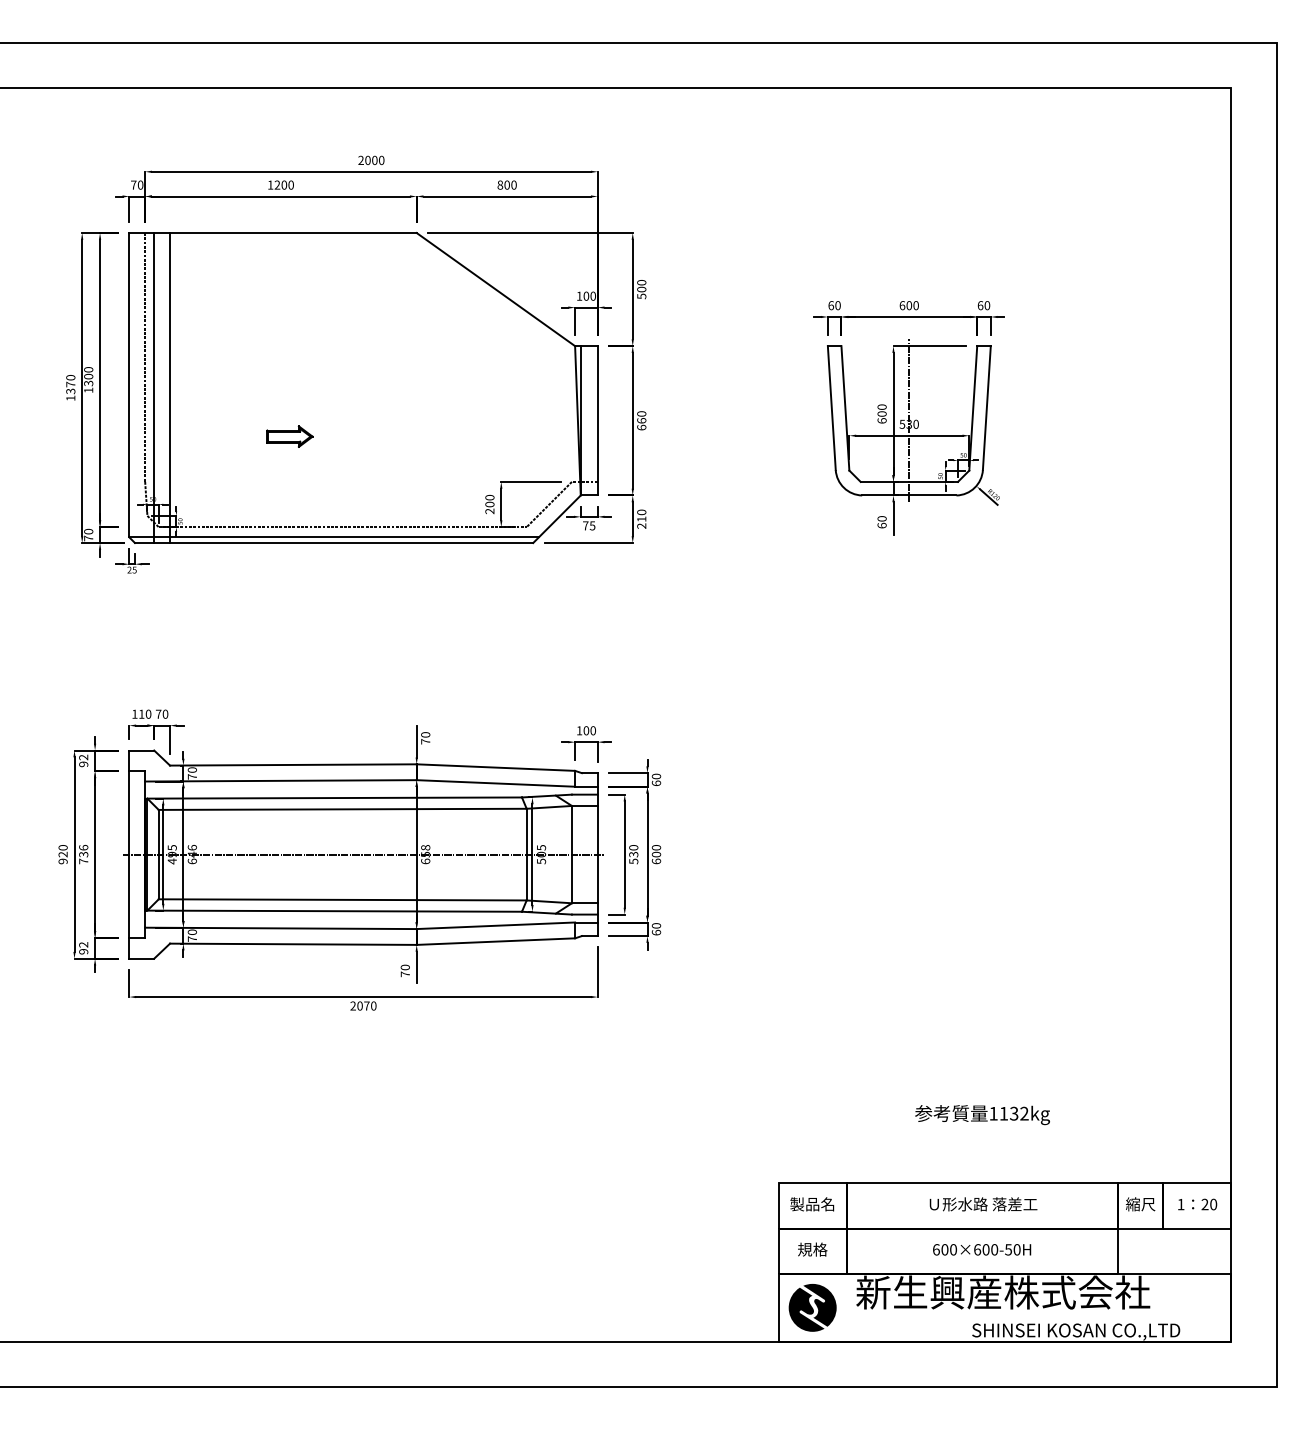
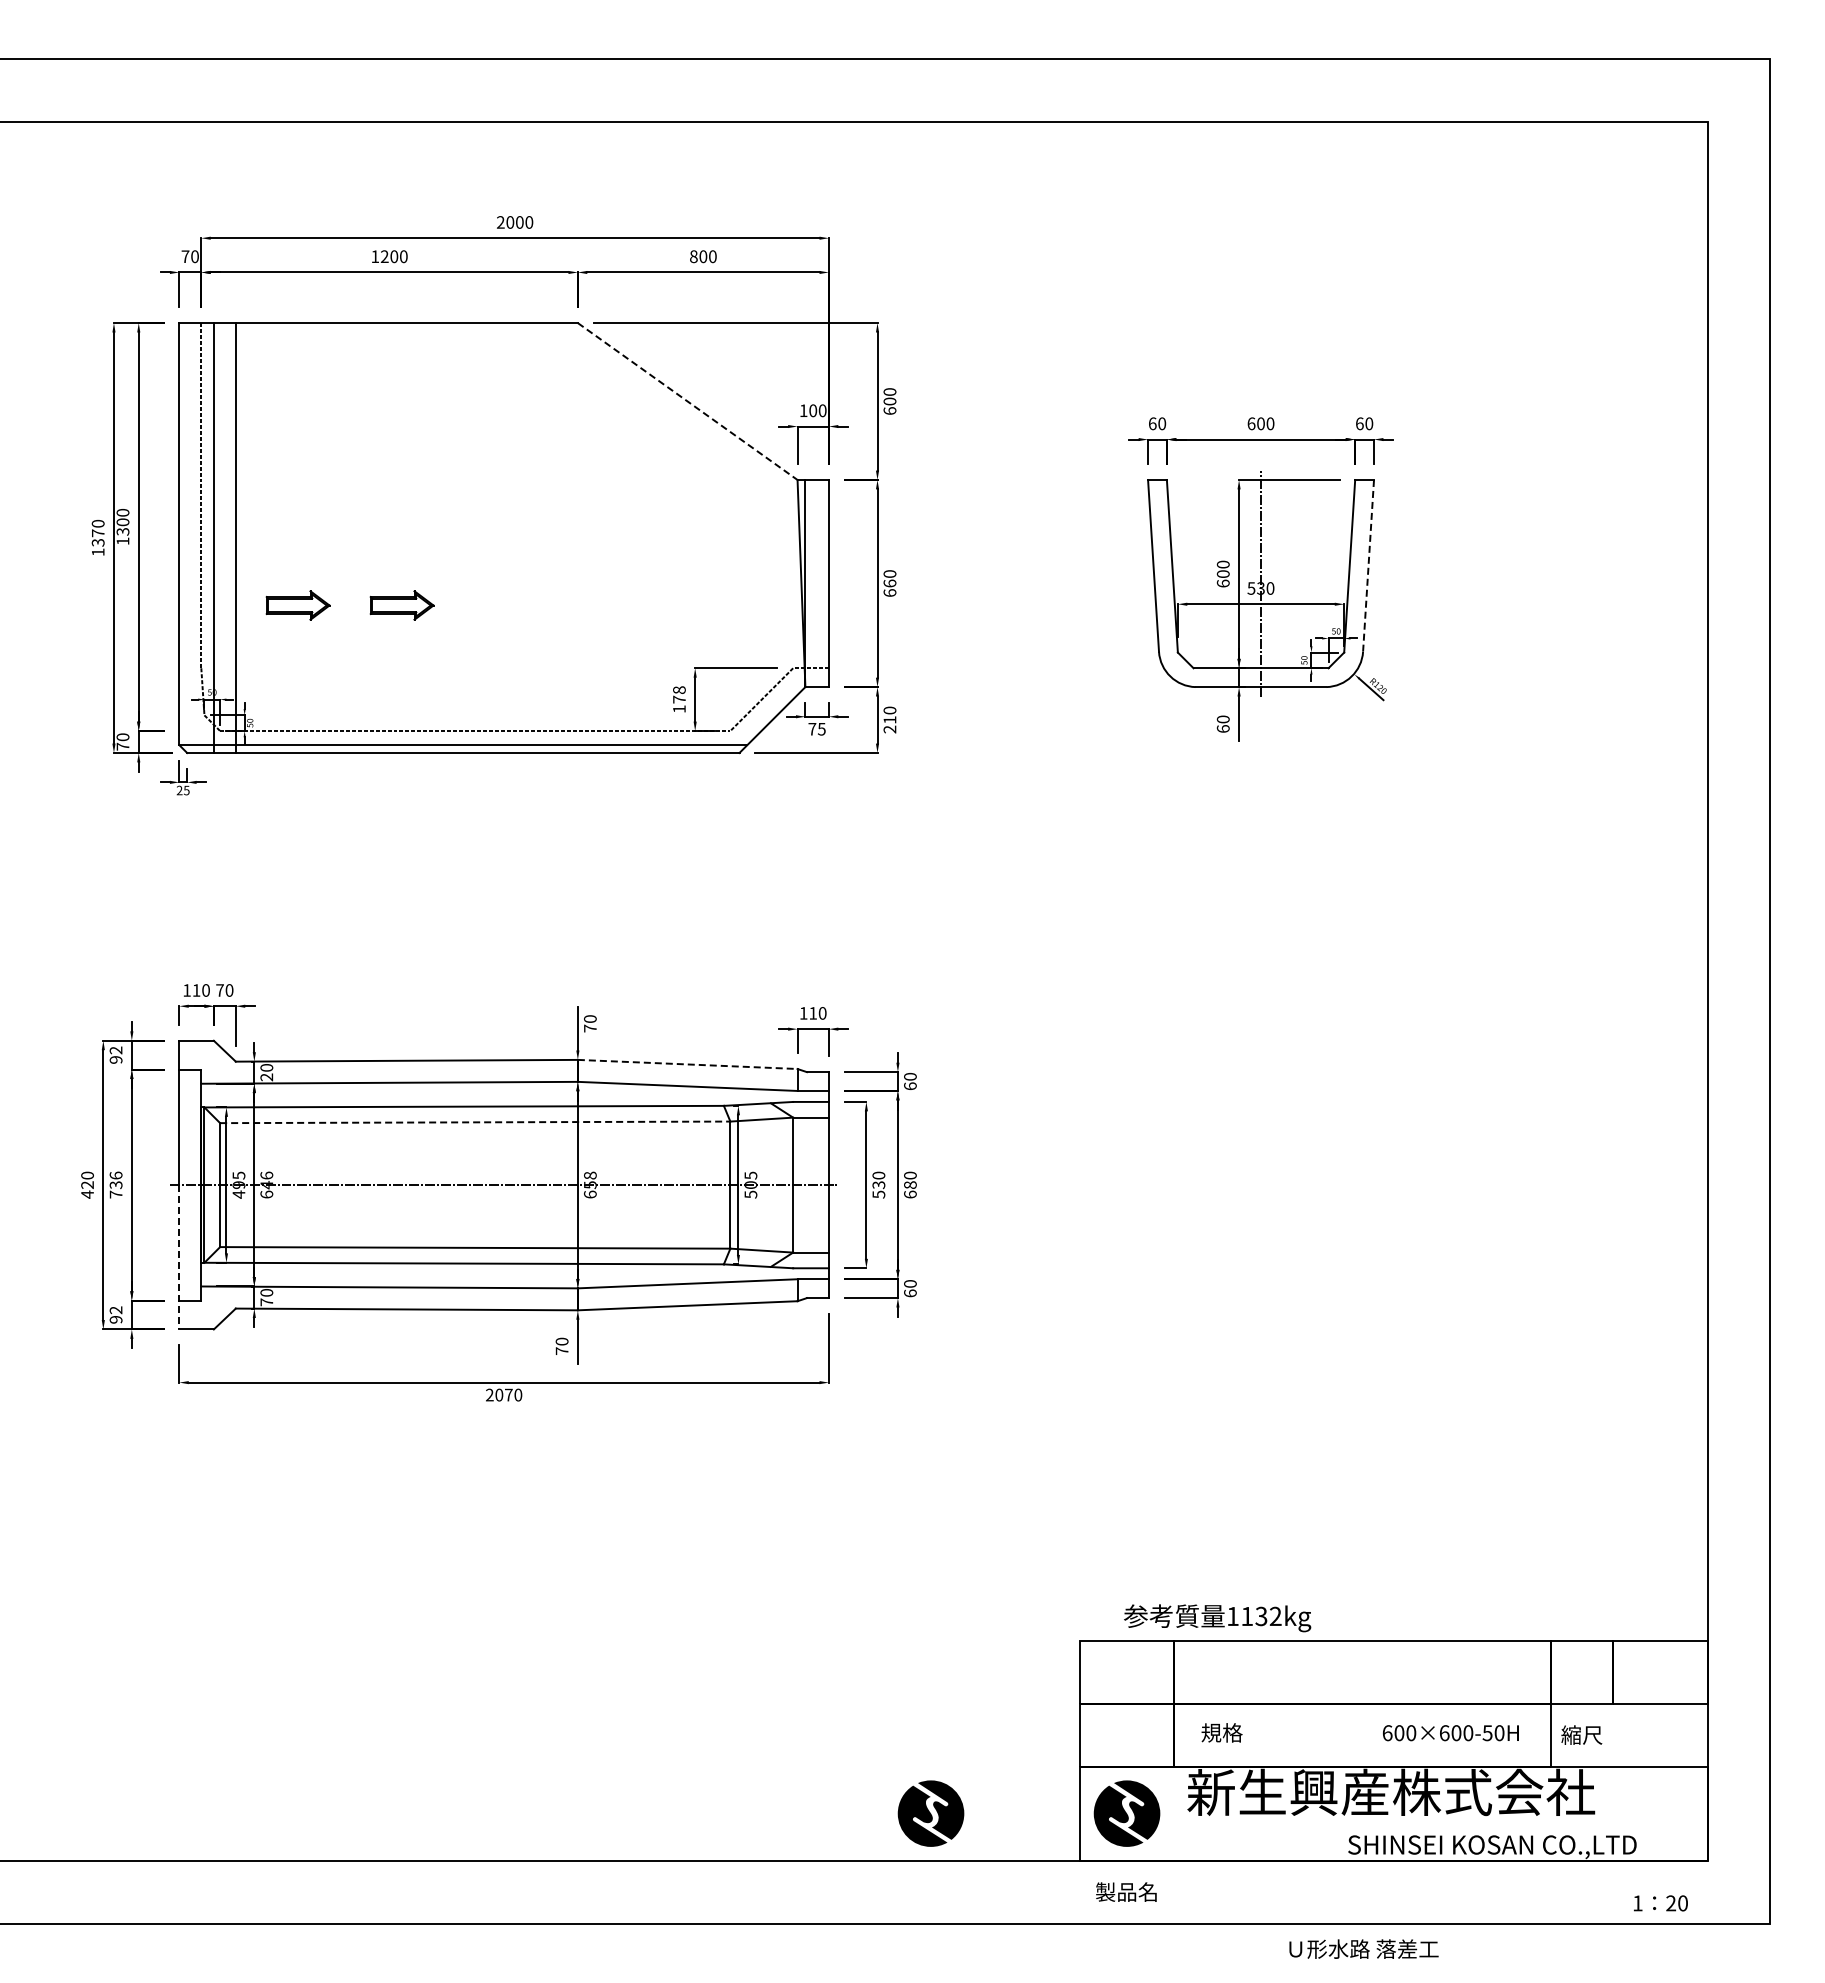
line: (495, 289) -> (687, 401), solid -> dashed
text: (641, 296) -> (889, 411), 500 -> 600
line: (986, 408) -> (1368, 566), solid -> dashed
part: (214, 436) -> (297, 605), added
text: (489, 504) -> (679, 699), 200 -> 178
text: (586, 730) -> (813, 1013), 100 -> 110
line: (495, 767) -> (687, 1064), solid -> dashed
text: (192, 777) -> (266, 1077), 70 -> 20
line: (342, 809) -> (475, 1122), solid -> dashed
text: (656, 854) -> (910, 1184), 600 -> 680
text: (63, 861) -> (87, 1194), 920 -> 420
line: (129, 906) -> (179, 1257), solid -> dashed
text: (982, 1115) -> (1217, 1618), moved
text: (812, 1203) -> (1126, 1891), moved
text: (983, 1203) -> (1363, 1948), moved
text: (1140, 1203) -> (1581, 1734), moved
text: (1197, 1204) -> (1660, 1903), moved
text: (812, 1249) -> (1221, 1732), moved
text: (981, 1250) -> (1450, 1733), moved
part: (670, 1307) -> (930, 1813), added

